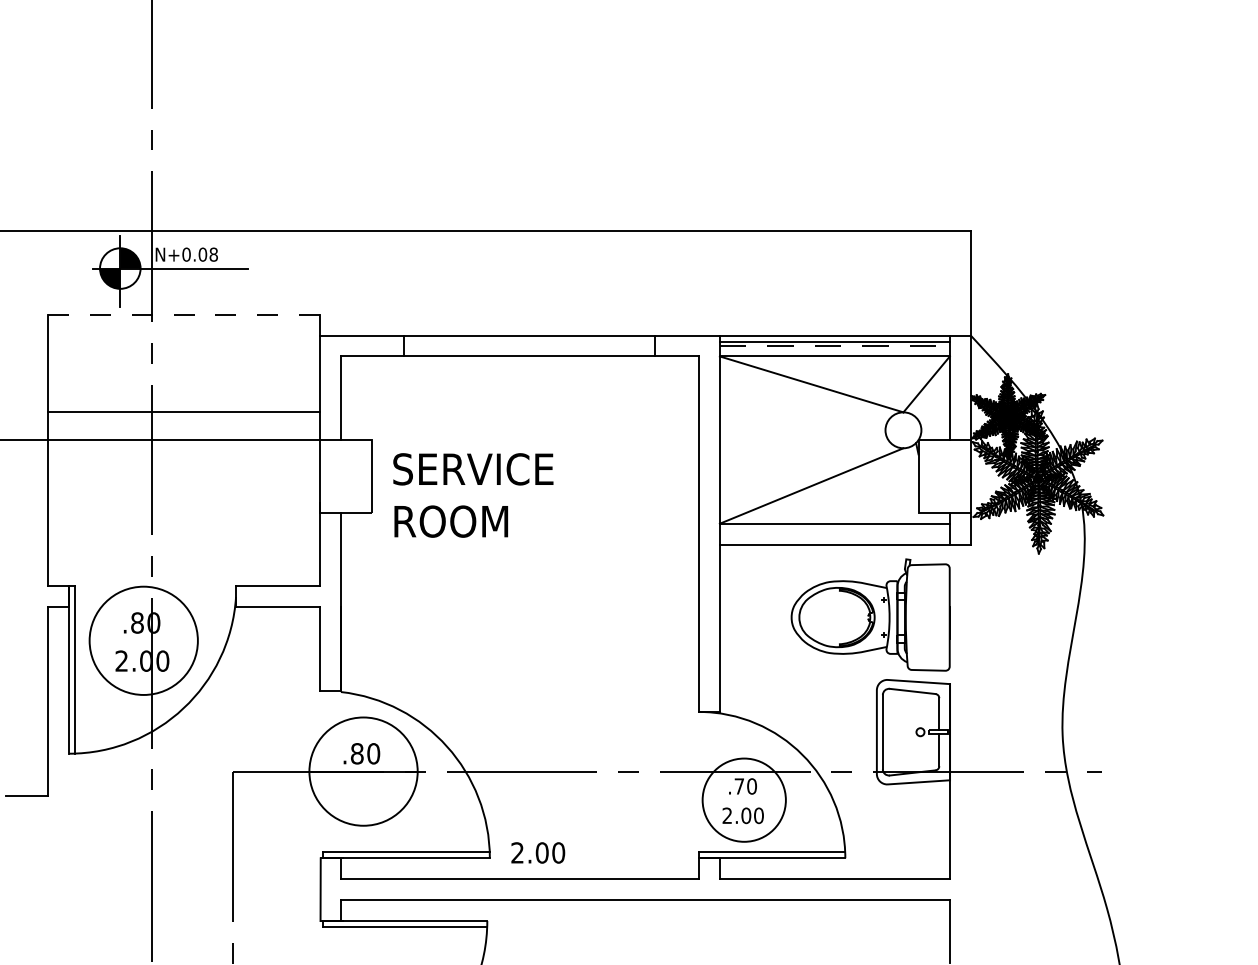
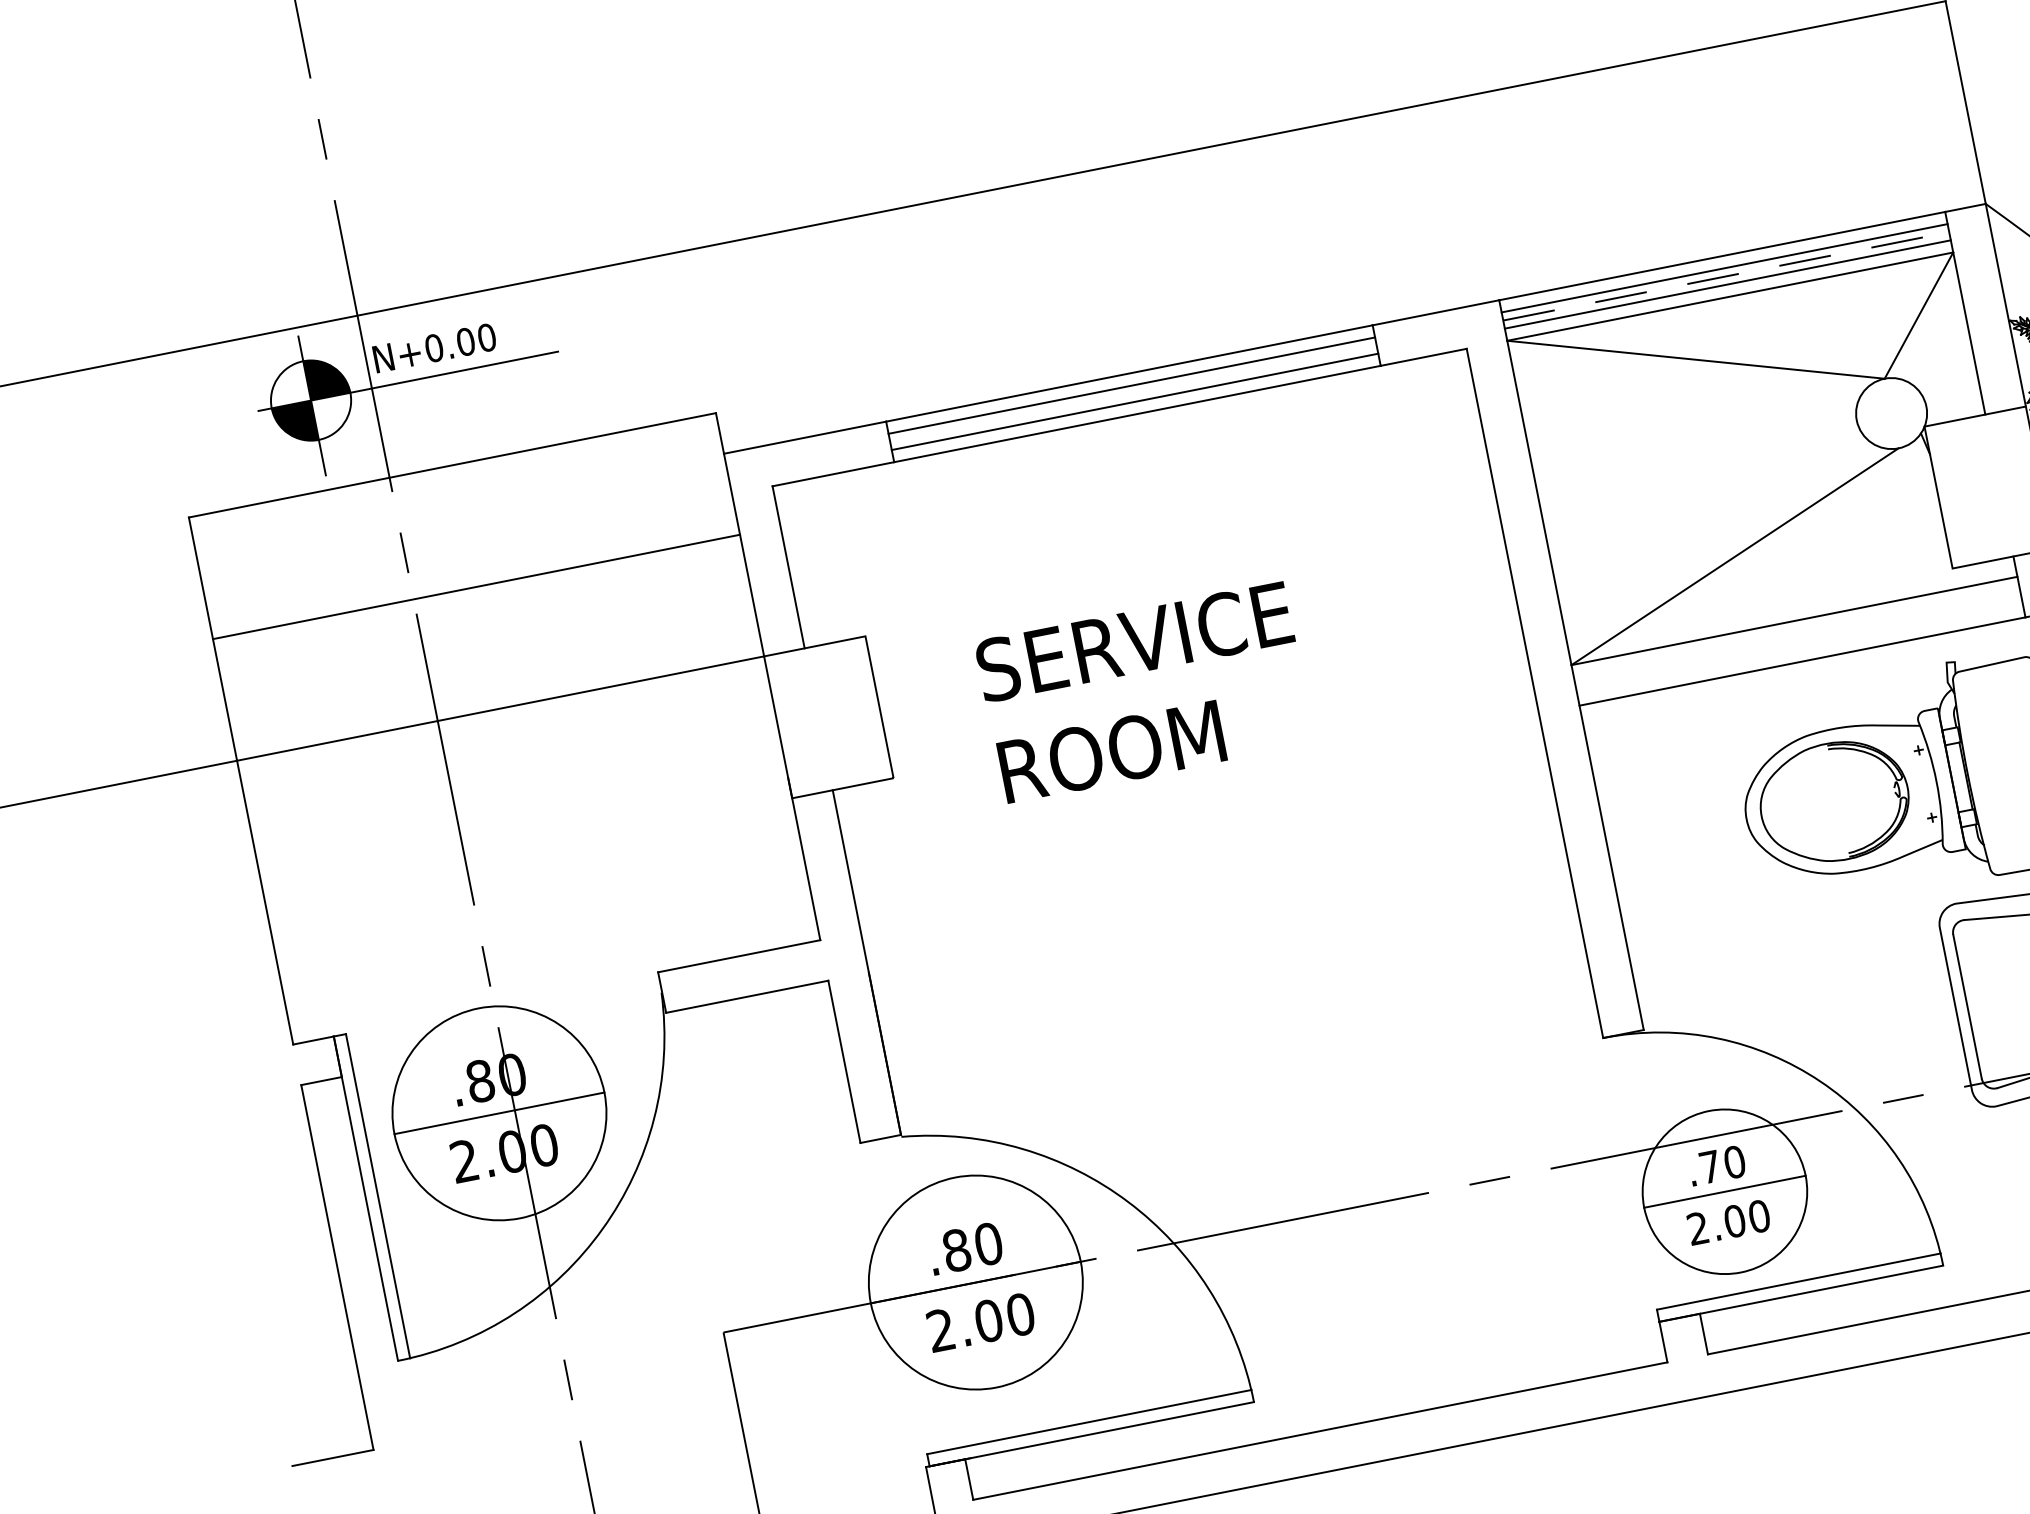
text: (213, 254) -> (486, 337), N+0.08 -> N+0.00
line: (184, 314) -> (453, 464), dashed -> solid
line: (528, 341) -> (1130, 385), added
line: (528, 350) -> (1133, 402), added
line: (834, 350) -> (1727, 285), added
line: (184, 412) -> (477, 587), moved
text: (473, 495) -> (1145, 692), moved
line: (143, 640) -> (498, 1112), added
line: (743, 800) -> (1723, 1192), added
text: (538, 852) -> (981, 1321), moved

